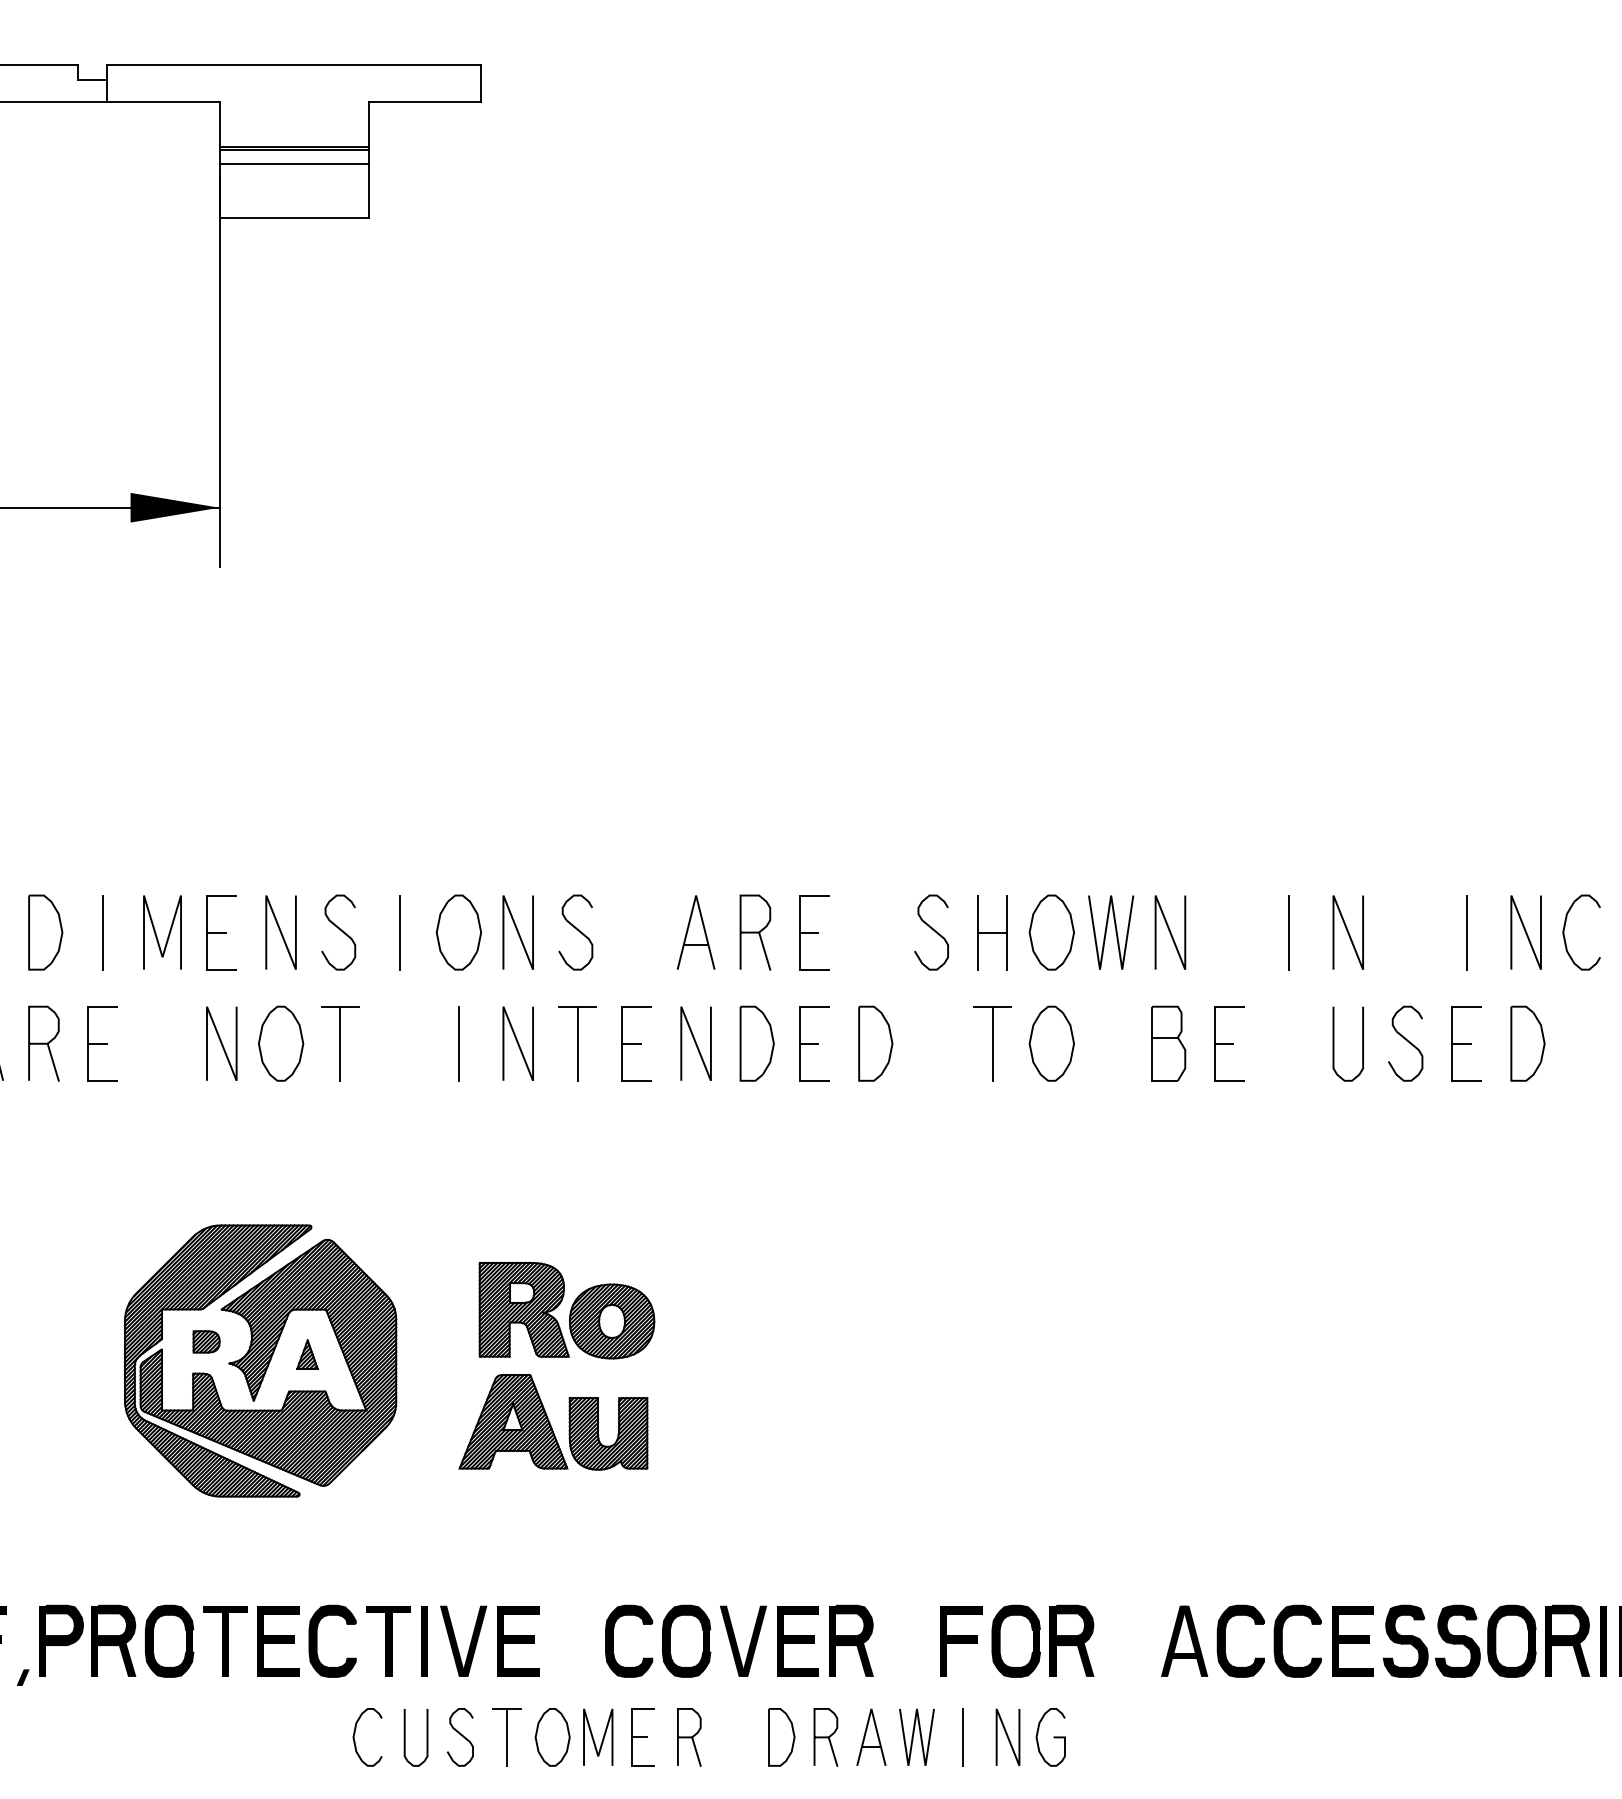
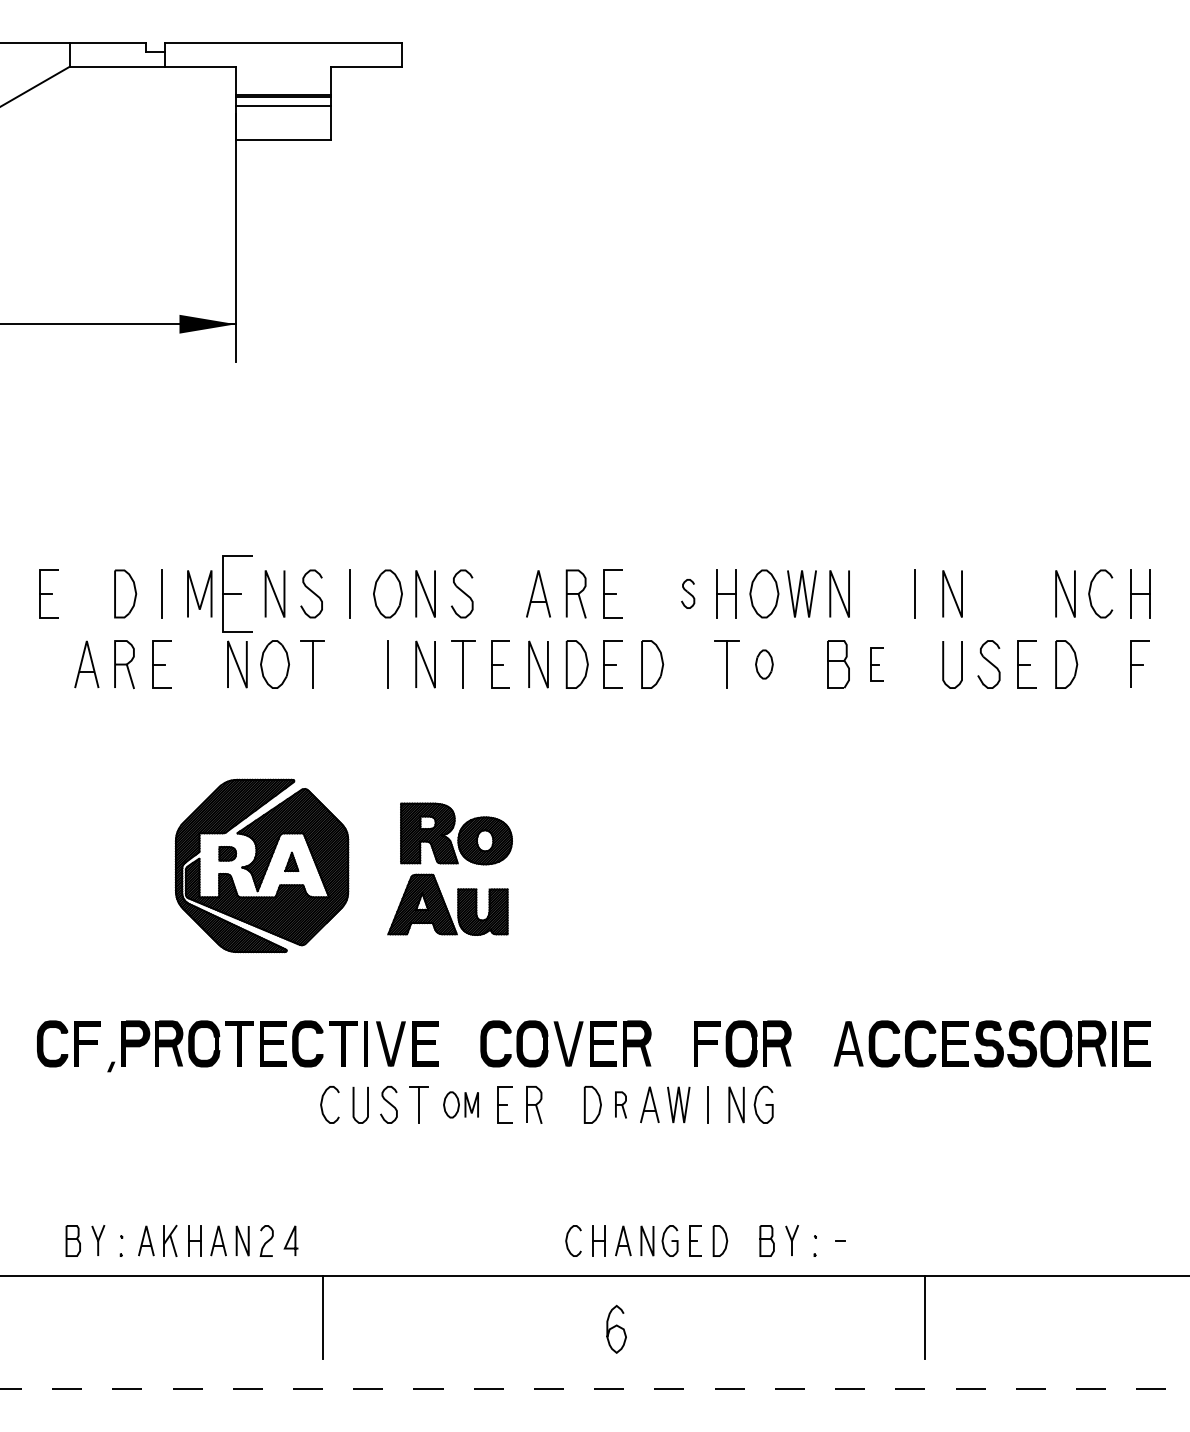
part: (220, 931) -> (236, 593), size x1.6
part: (930, 931) -> (687, 593), size x0.6
line: (1466, 931) -> (1027, 593), removed
part: (1052, 1043) -> (764, 664), size x0.6
part: (1228, 1043) -> (876, 664), size x0.7
part: (573, 1736) -> (460, 1104), size x0.7
part: (825, 1736) -> (620, 1104), size x0.7

